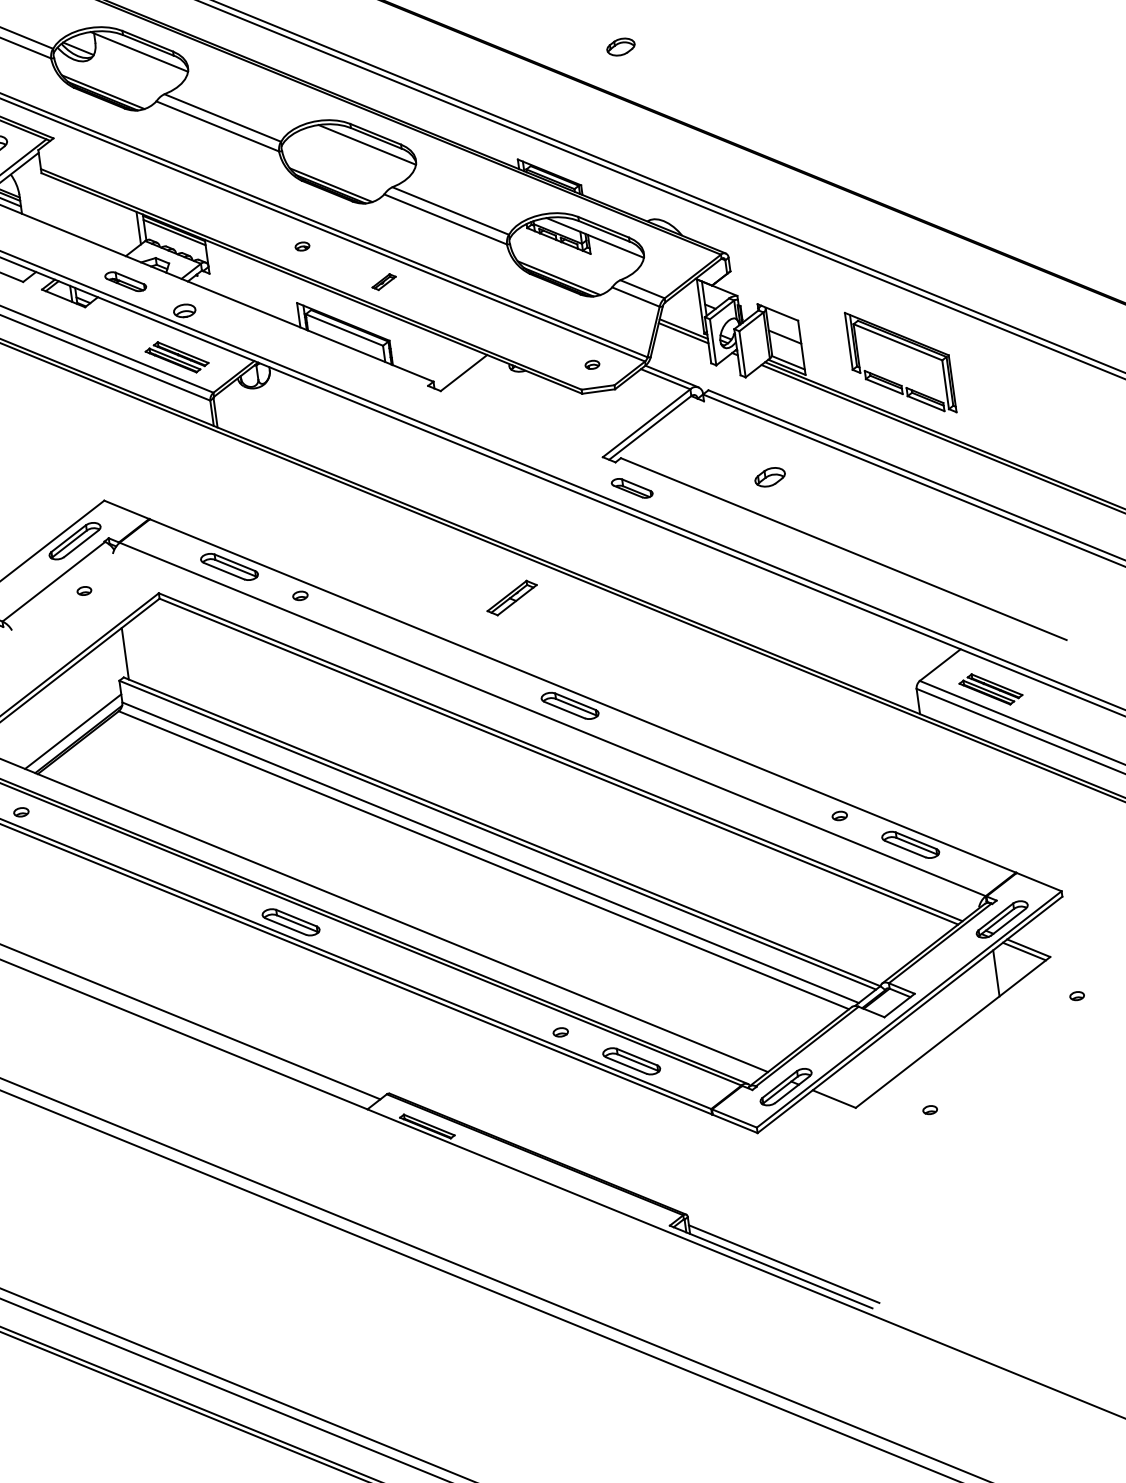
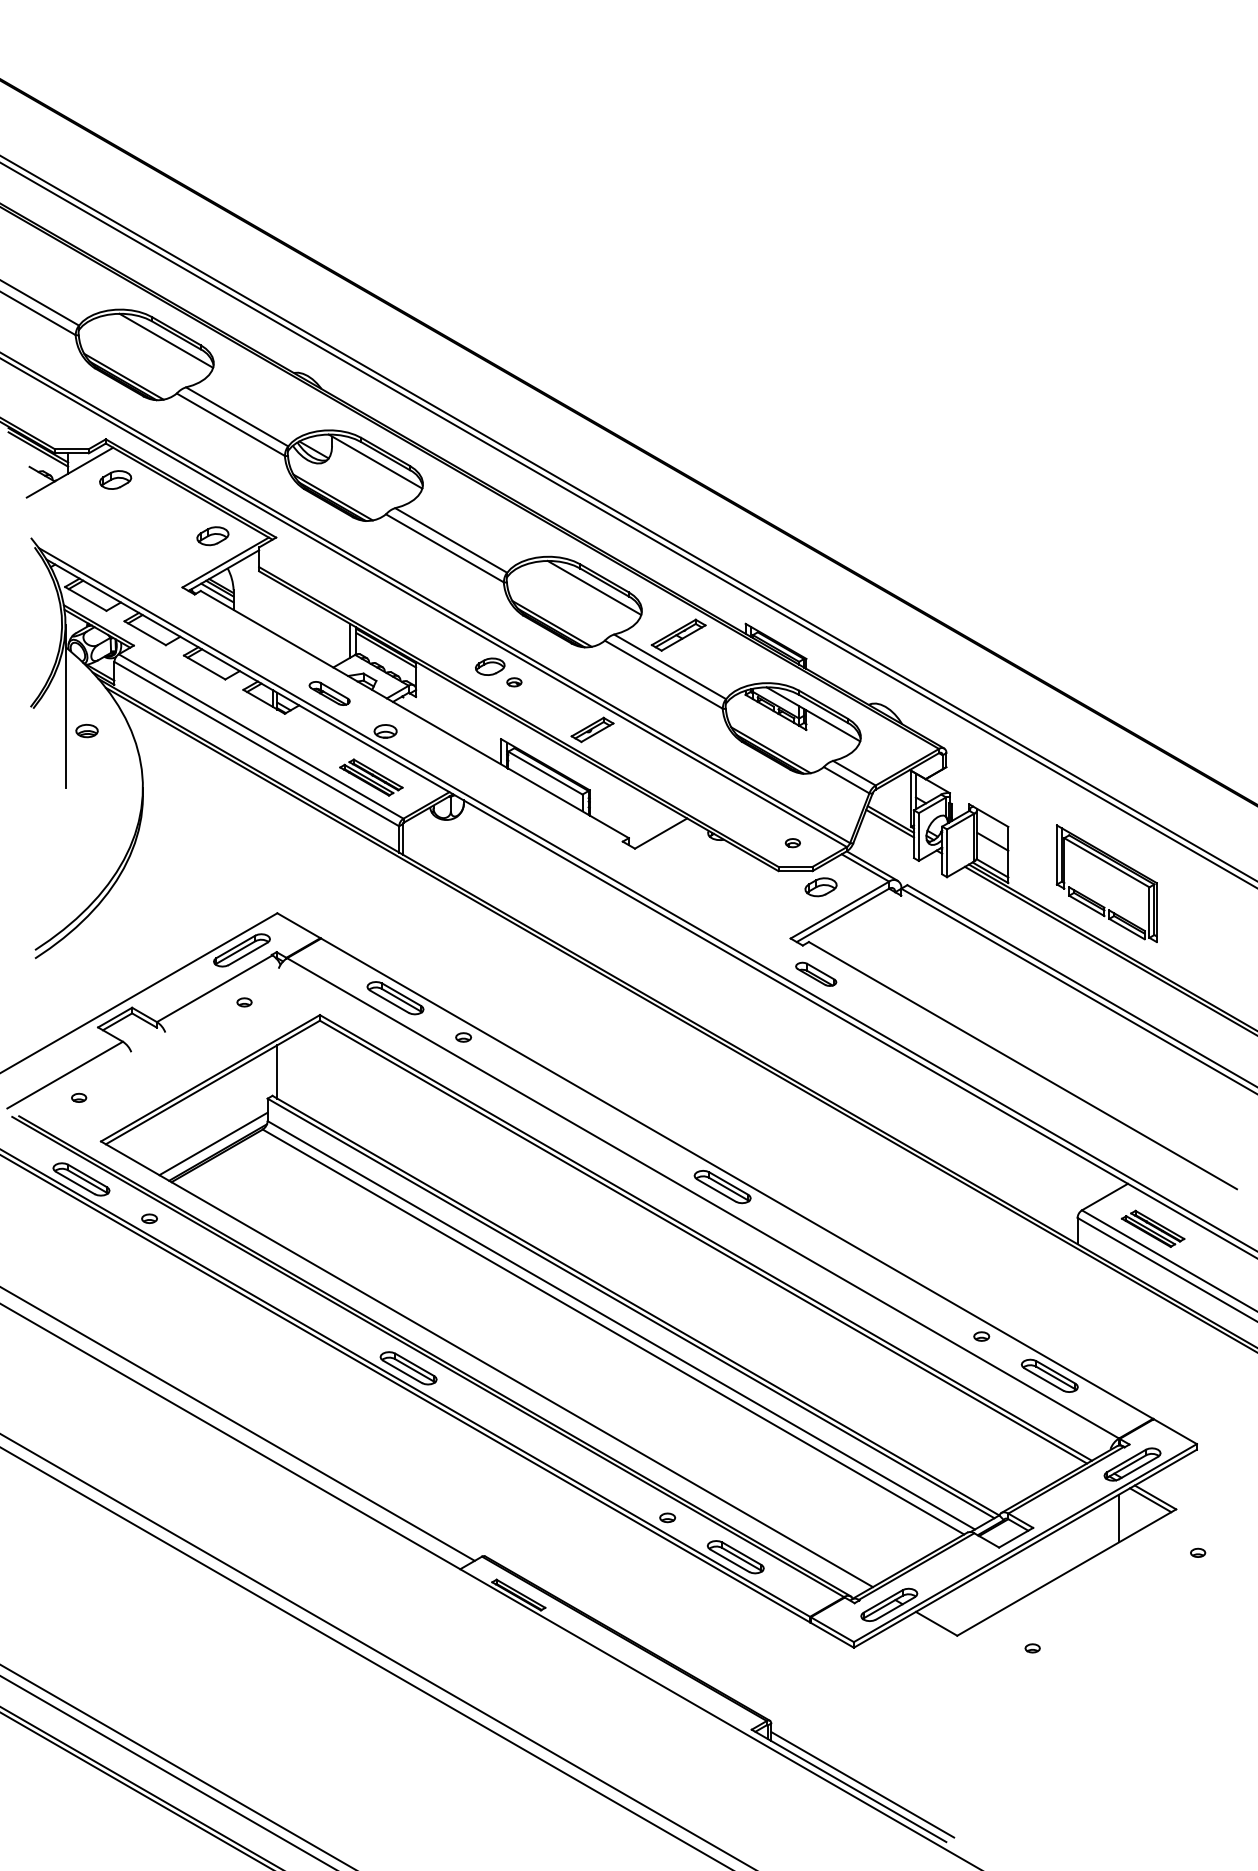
part: (621, 46) -> (490, 666), moved
part: (384, 281) -> (592, 729), size x1.67
part: (769, 477) -> (820, 887), moved
part: (511, 597) -> (678, 634), moved

